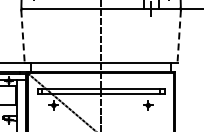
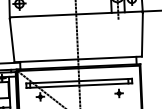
line: (23, 37) -> (12, 41), dashed -> solid
line: (179, 37) -> (142, 35), dashed -> solid

